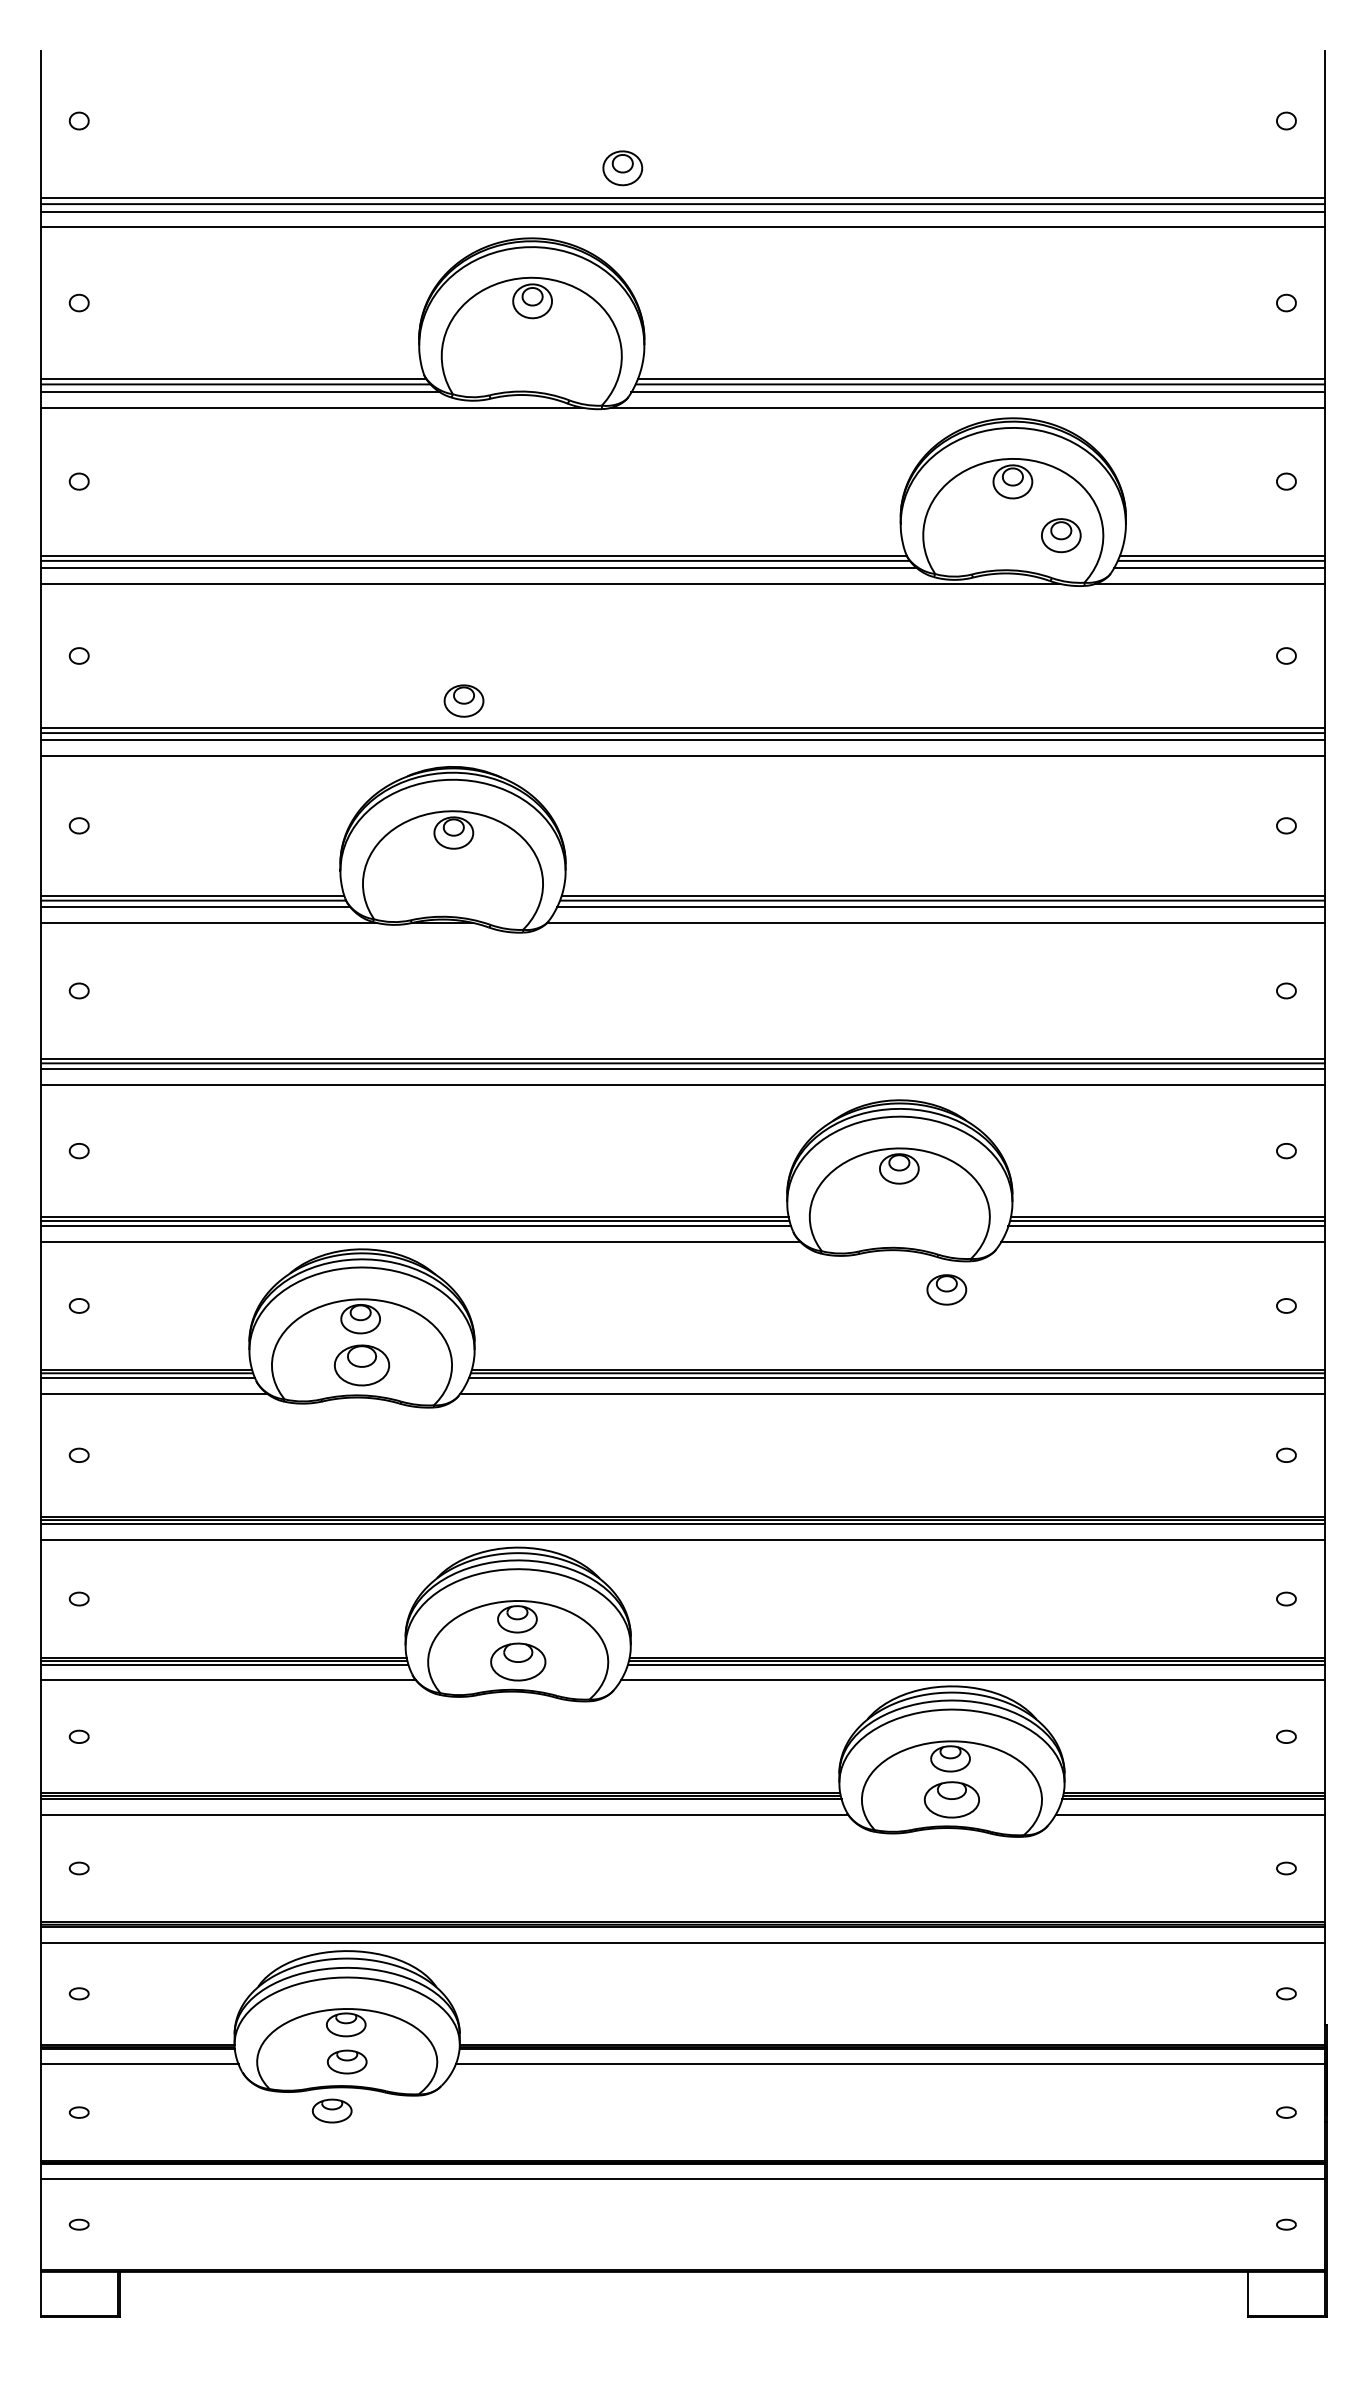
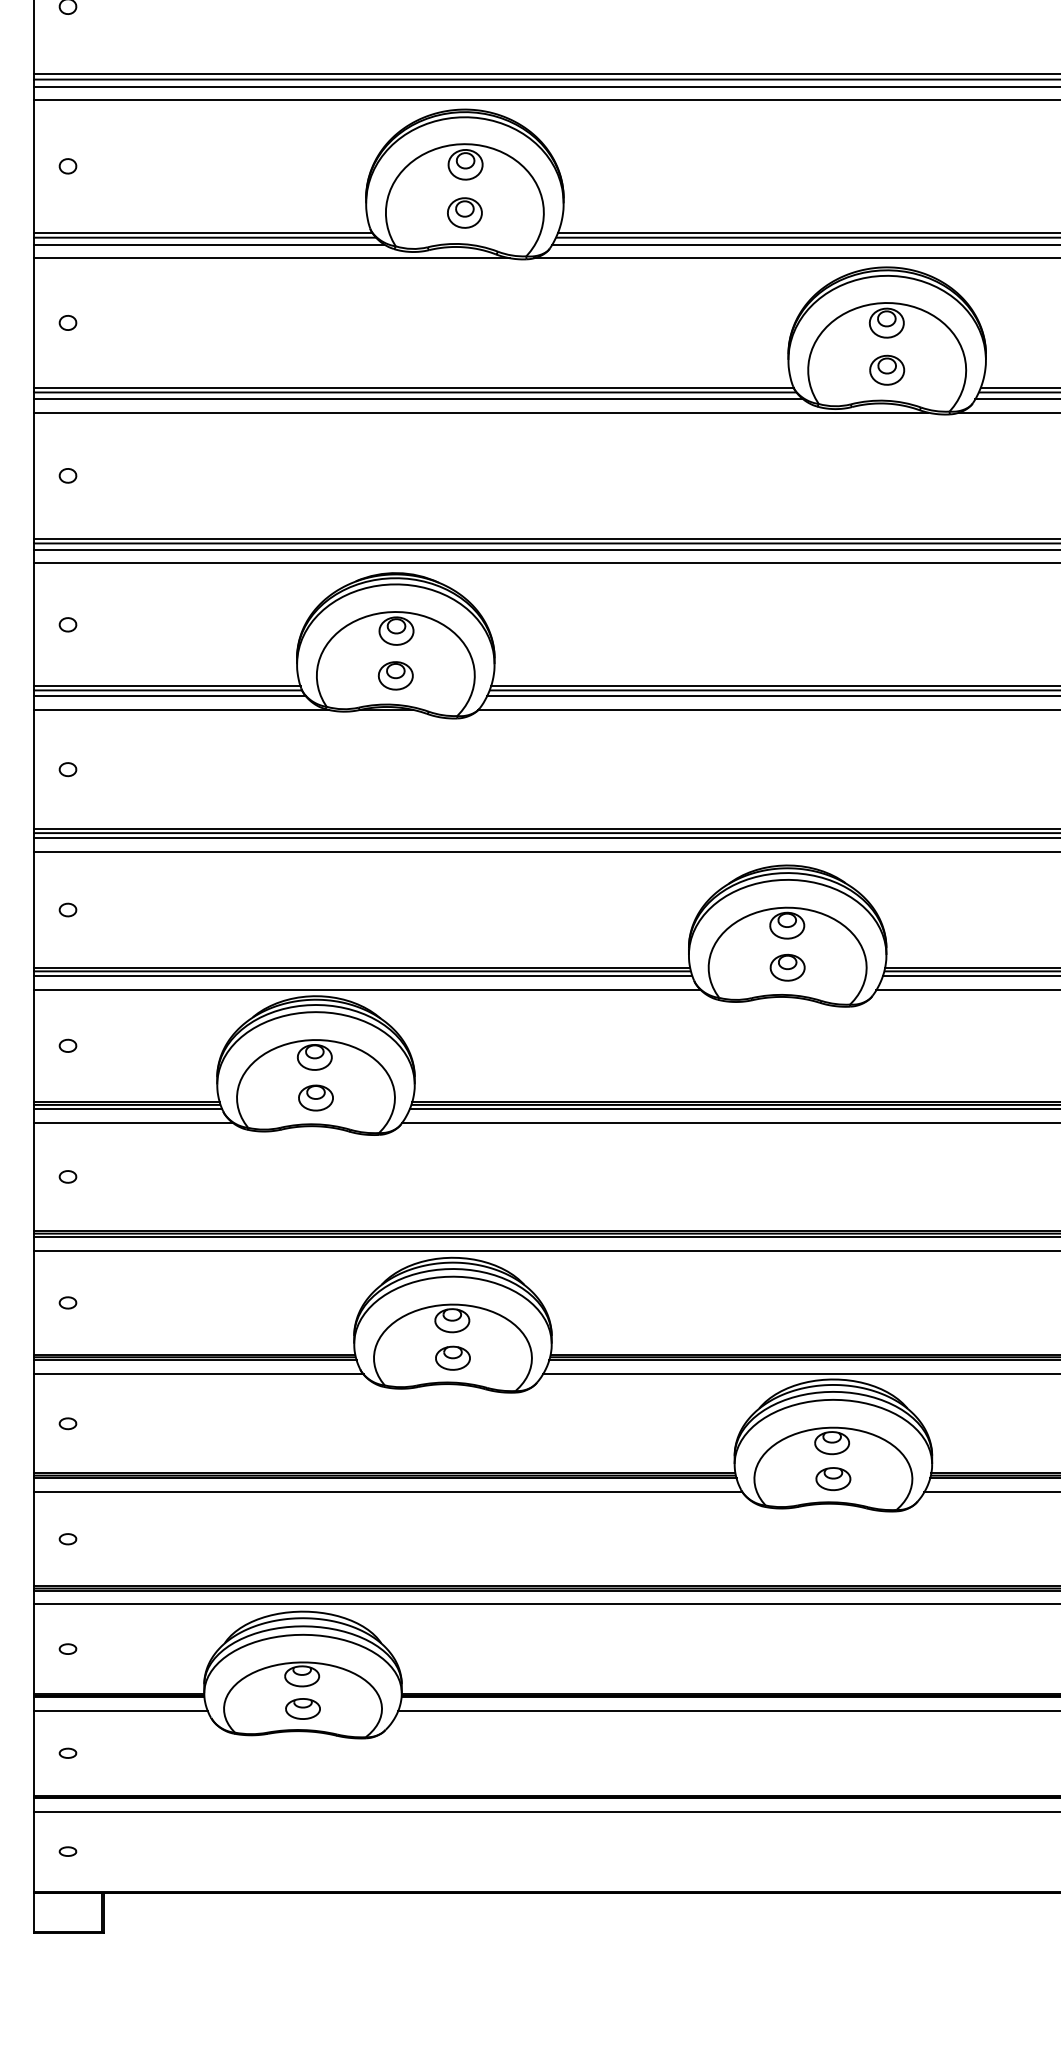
part: (622, 168) -> (464, 213), moved
part: (1061, 535) -> (887, 370), moved
part: (463, 700) -> (395, 675), moved
part: (946, 1289) -> (787, 967), moved
part: (361, 1365) -> (315, 1098), size x0.71
part: (517, 1662) -> (452, 1358), size x0.71
part: (951, 1799) -> (832, 1478), size x0.71
part: (332, 2110) -> (290, 1751), removed

